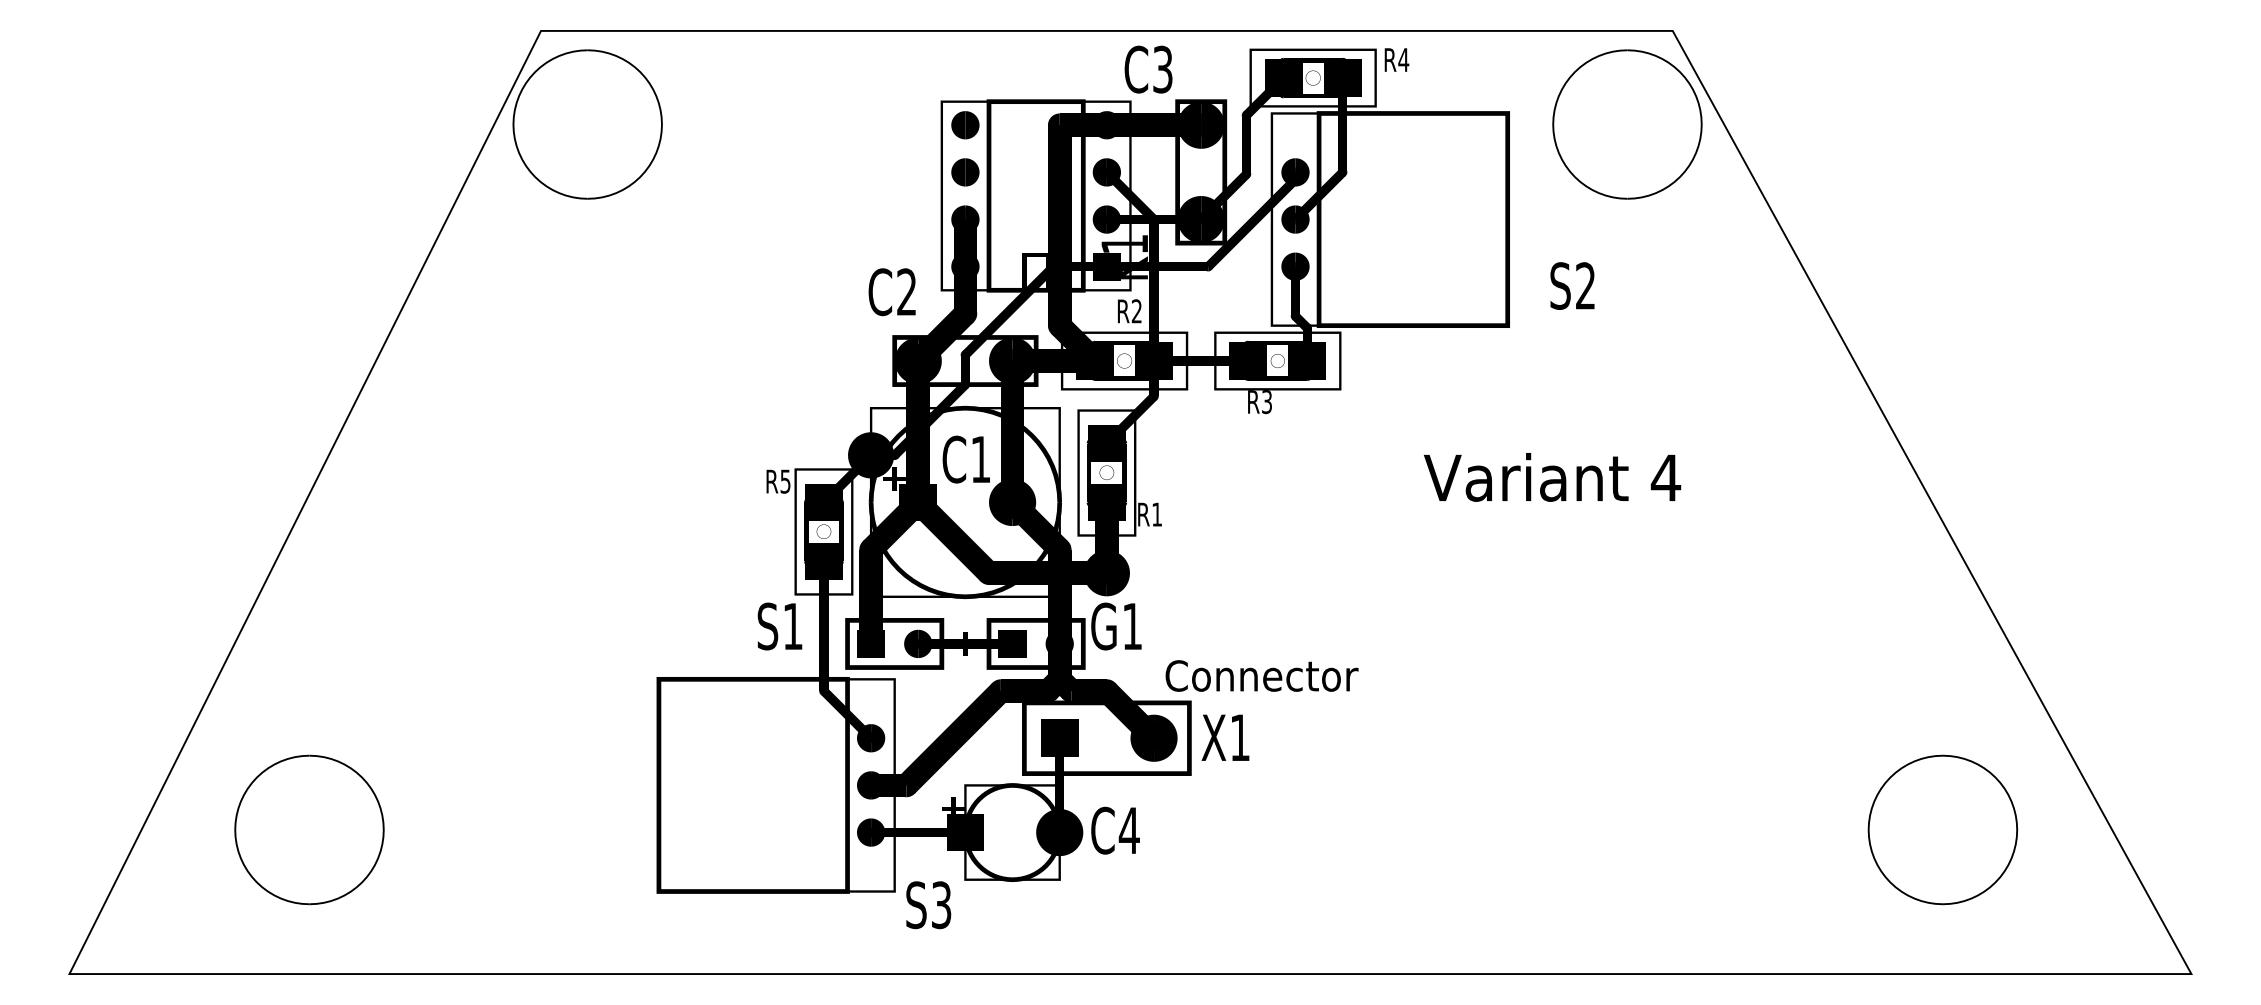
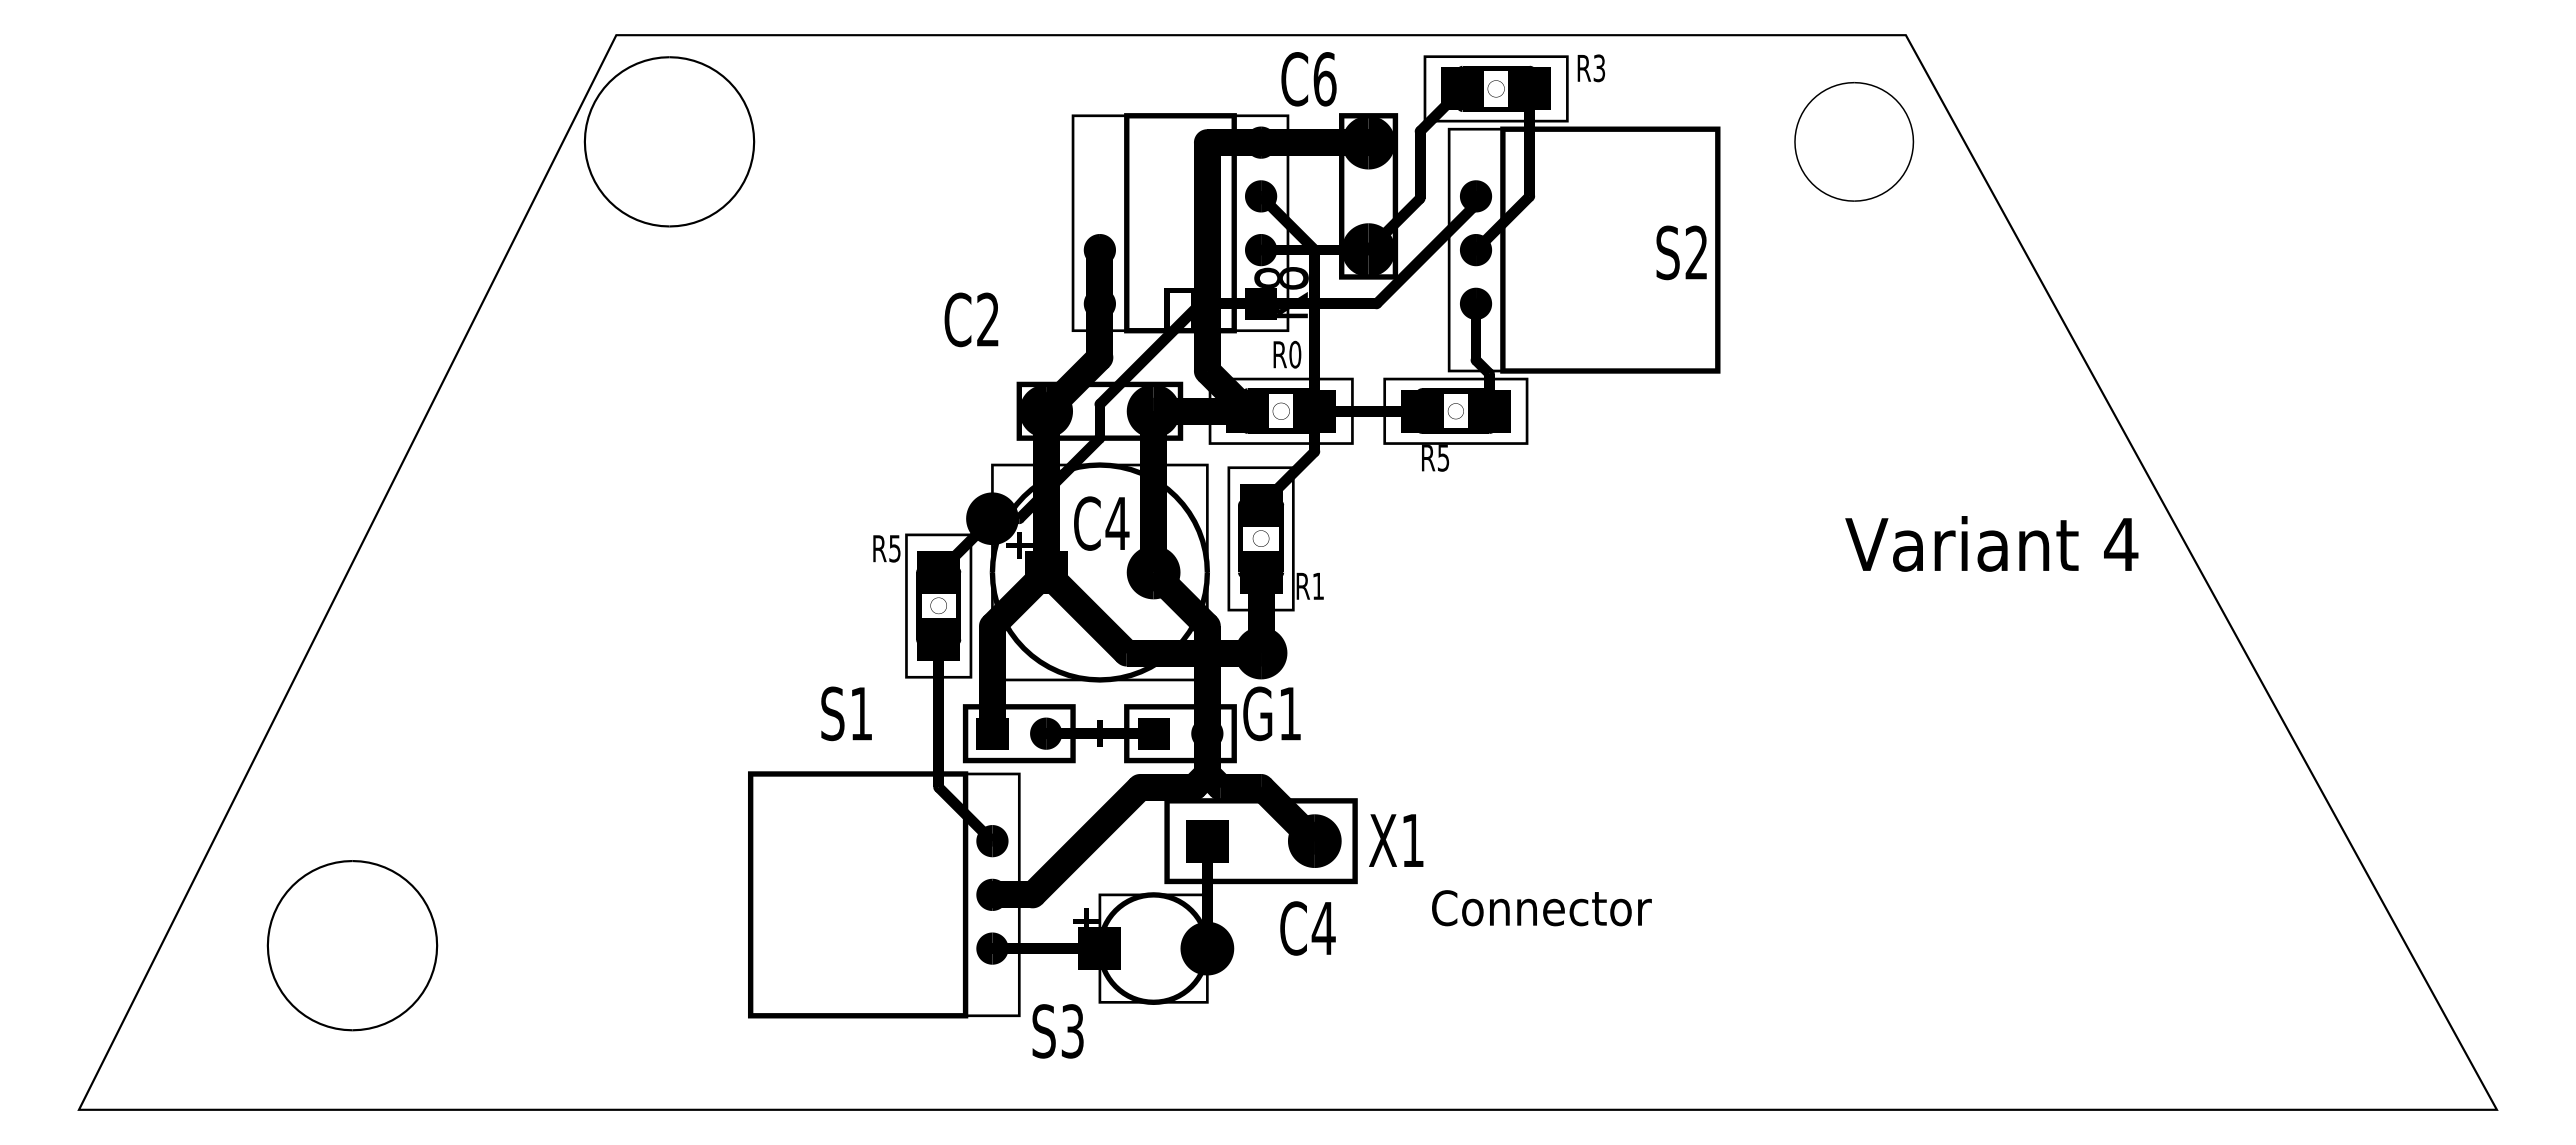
text: (1403, 60) -> (1599, 68), R4 -> R3
text: (1162, 69) -> (1324, 79), C3 -> C6
part: (1626, 124) -> (1853, 141), size x0.7
part: (965, 125) -> (1099, 142), removed
part: (965, 172) -> (1099, 196), removed
text: (1124, 244) -> (1281, 278), K1 -> K8
text: (1572, 285) -> (1681, 252), moved
text: (892, 291) -> (971, 319), moved
text: (1137, 311) -> (1295, 354), R2 -> R0
text: (1266, 401) -> (1443, 457), R3 -> R5
text: (980, 459) -> (1117, 523), C1 -> C4
text: (1552, 477) -> (1991, 543), moved
text: (779, 626) -> (846, 713), moved
text: (1261, 676) -> (1541, 908), moved
part: (1942, 829) -> (2213, 945), removed
text: (1115, 830) -> (1307, 928), moved

